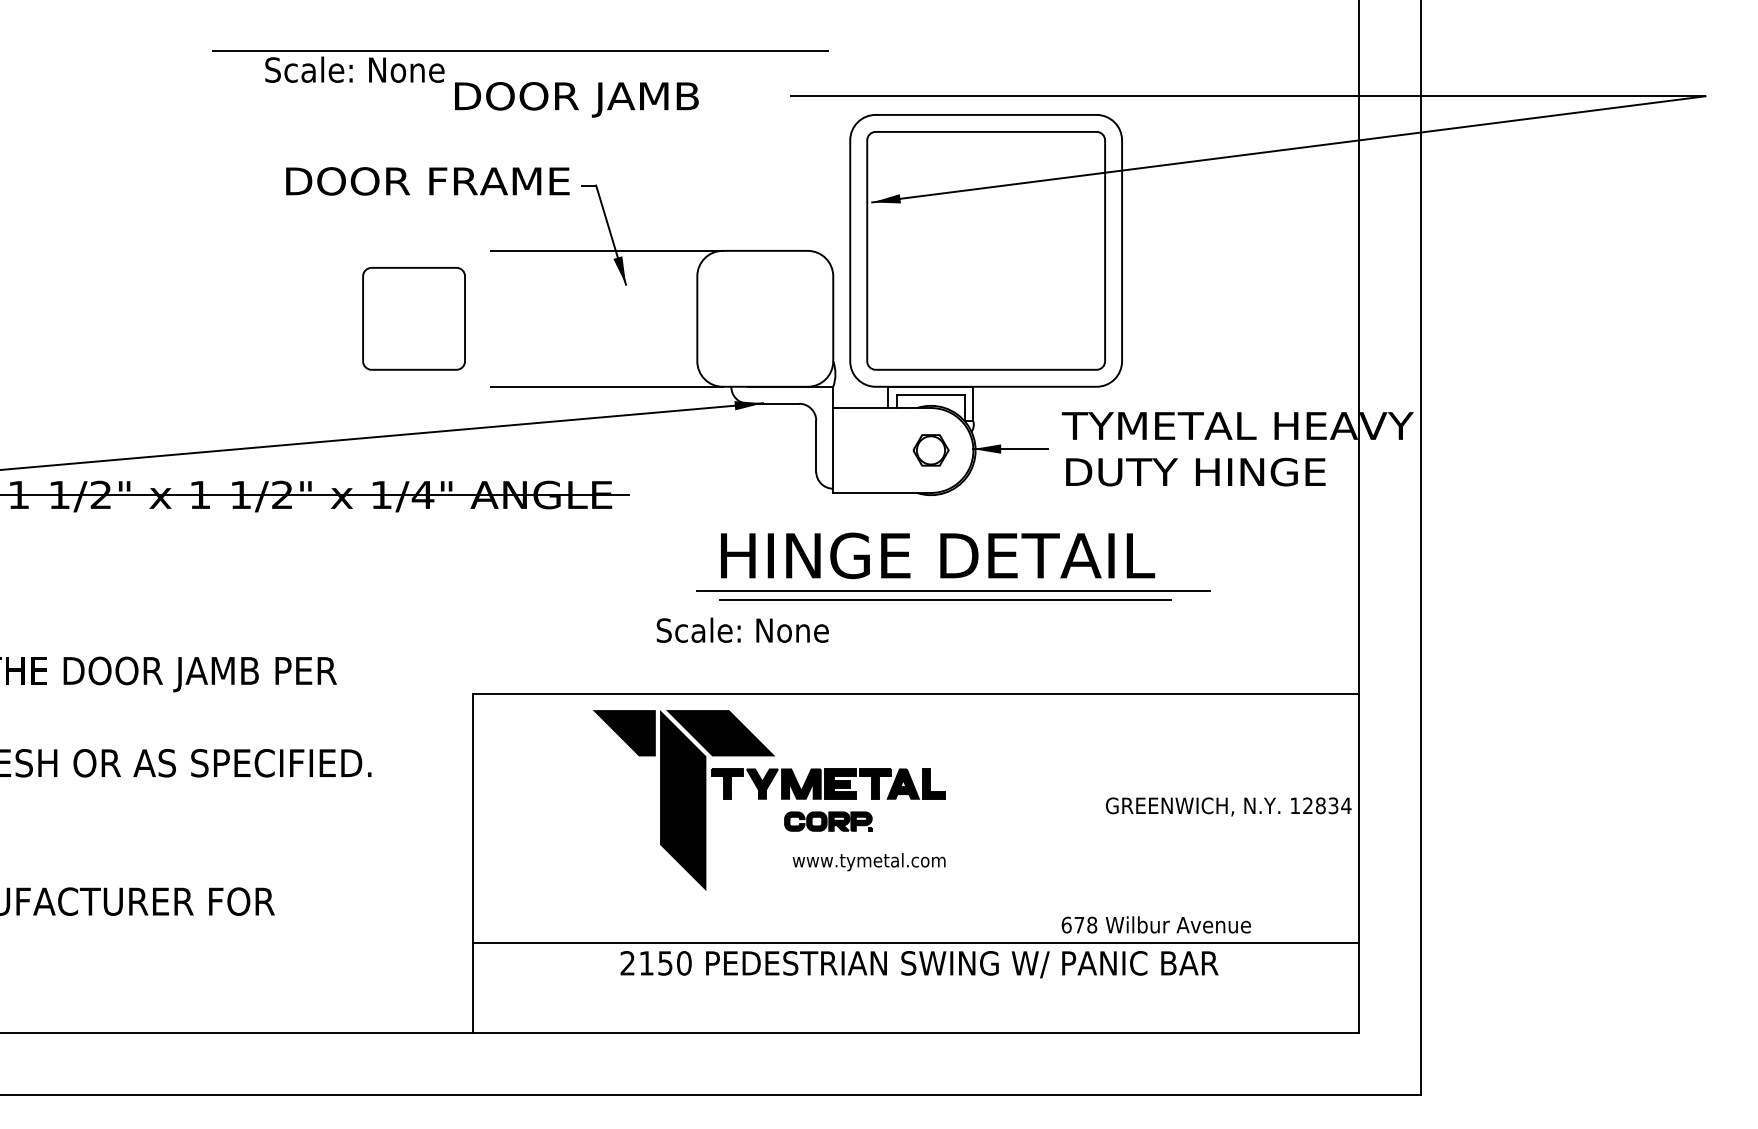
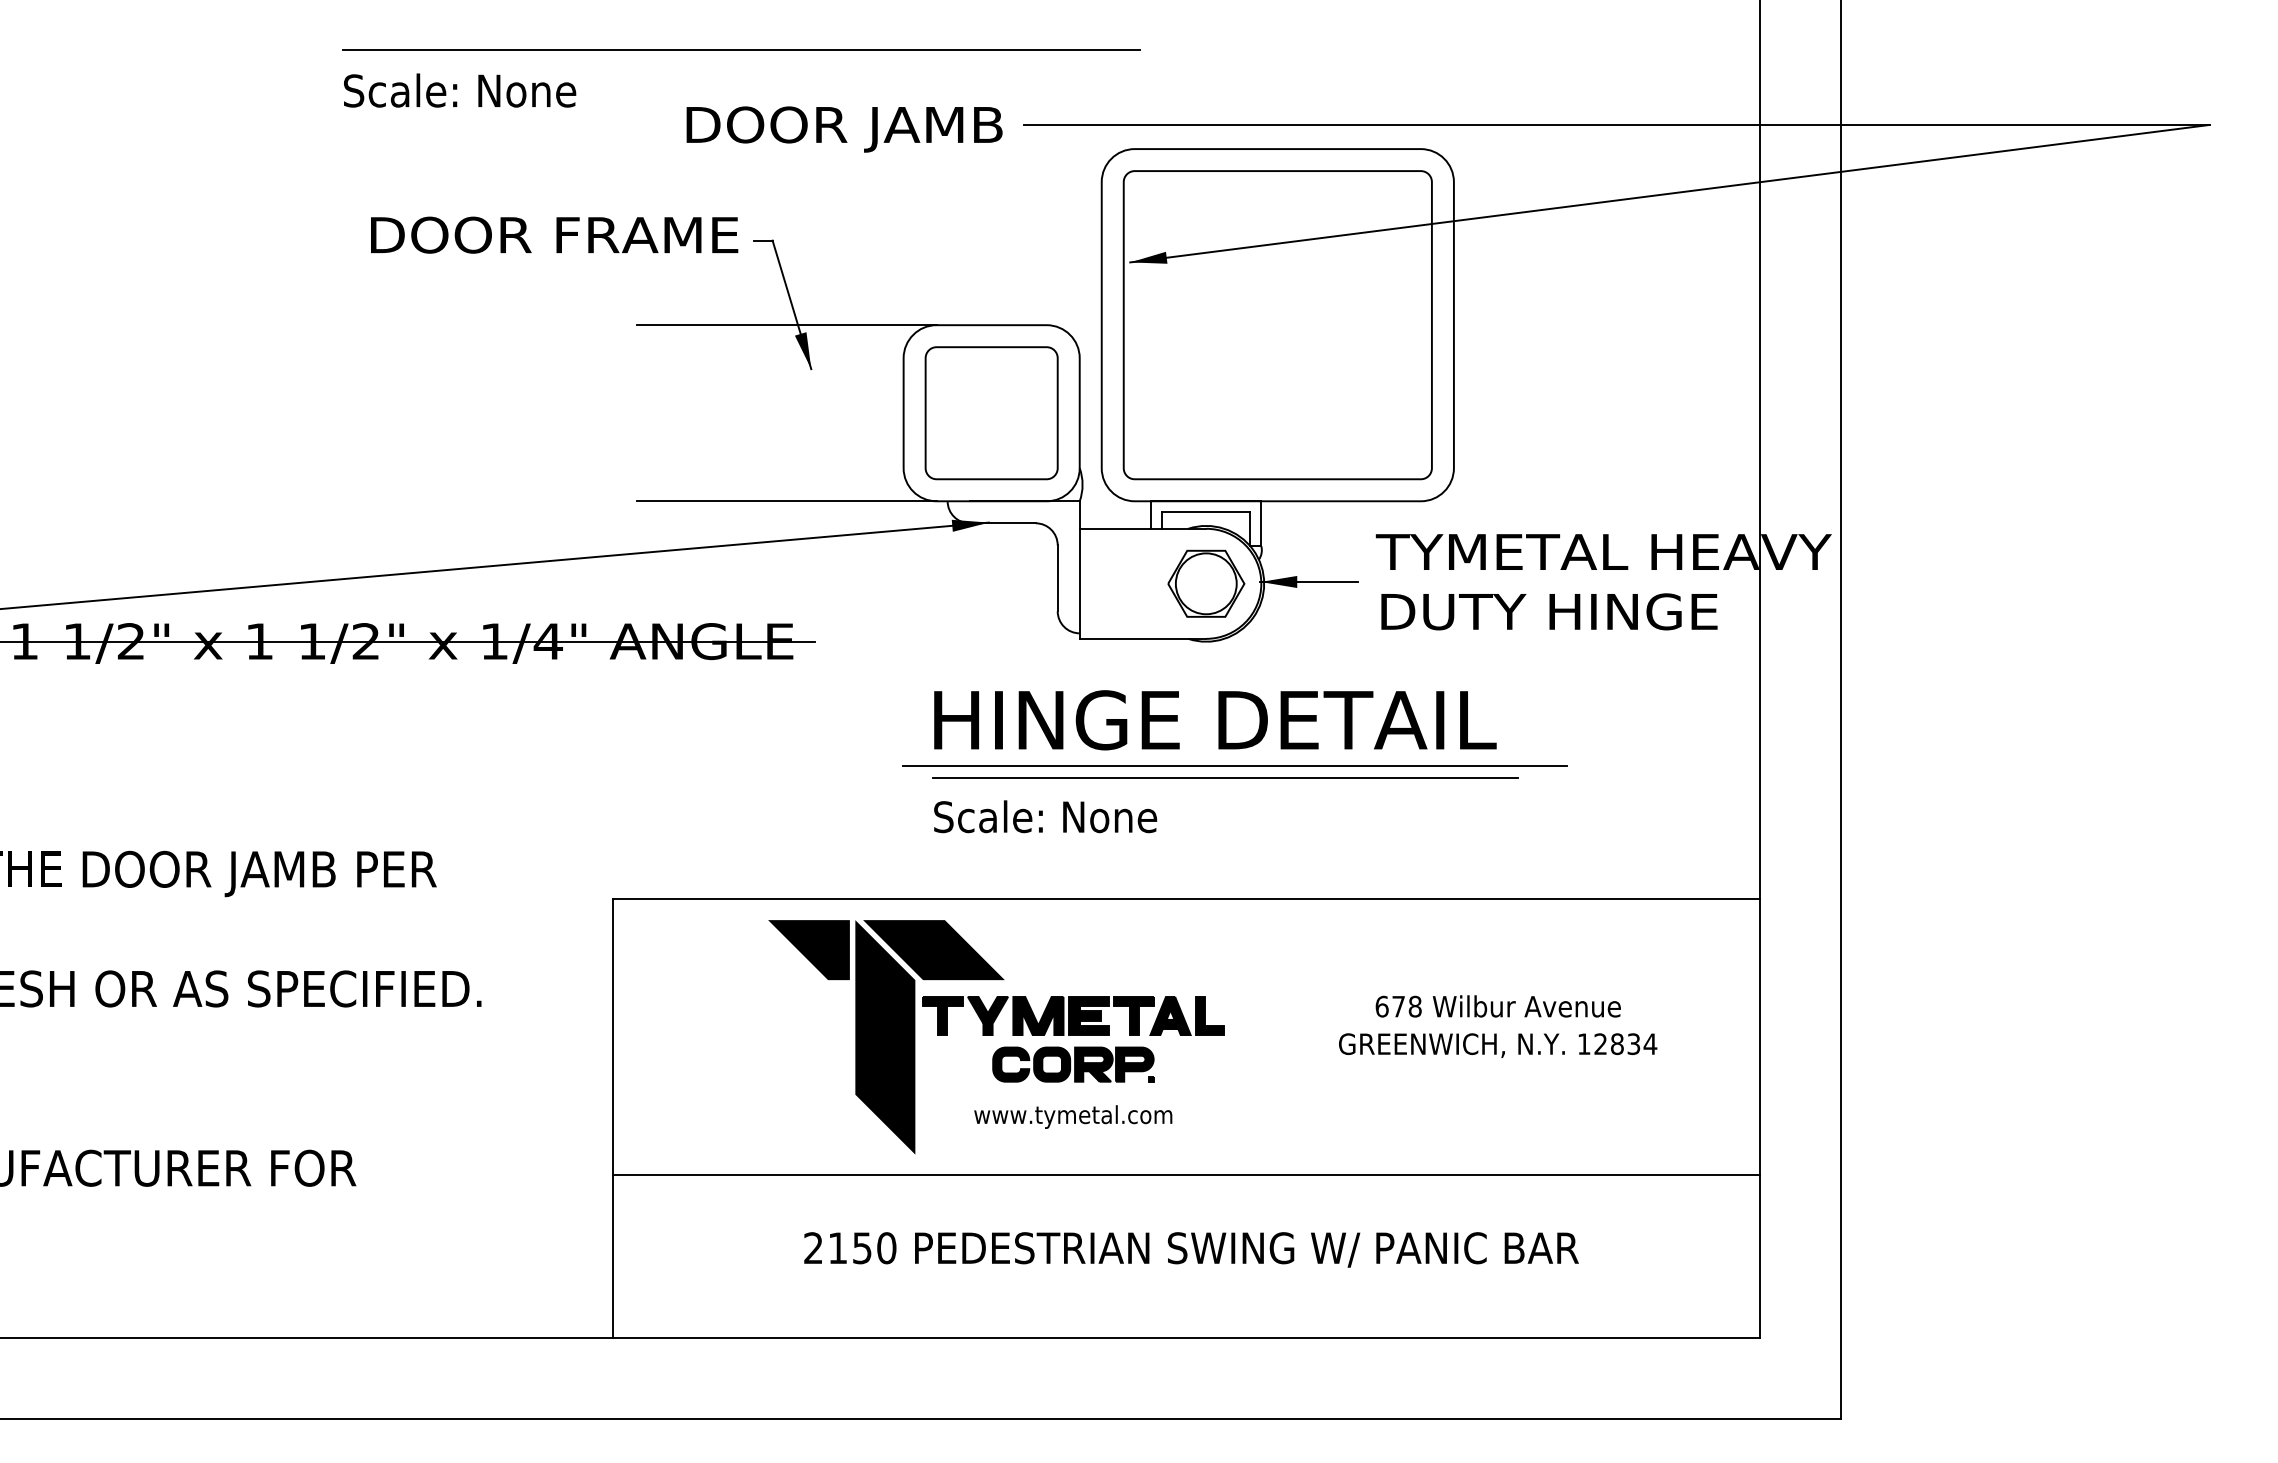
line: (520, 50) -> (741, 49), moved
text: (576, 99) -> (844, 129), moved
part: (413, 319) -> (991, 413), moved
part: (931, 450) -> (1206, 583), size x1.67
text: (742, 630) -> (1045, 816), moved
text: (1229, 806) -> (1498, 1045), moved
part: (828, 821) -> (1073, 1064), size x1.43
text: (869, 861) -> (1073, 1116), moved
text: (1155, 924) -> (1497, 1006), moved
line: (915, 942) -> (1186, 1175), moved

